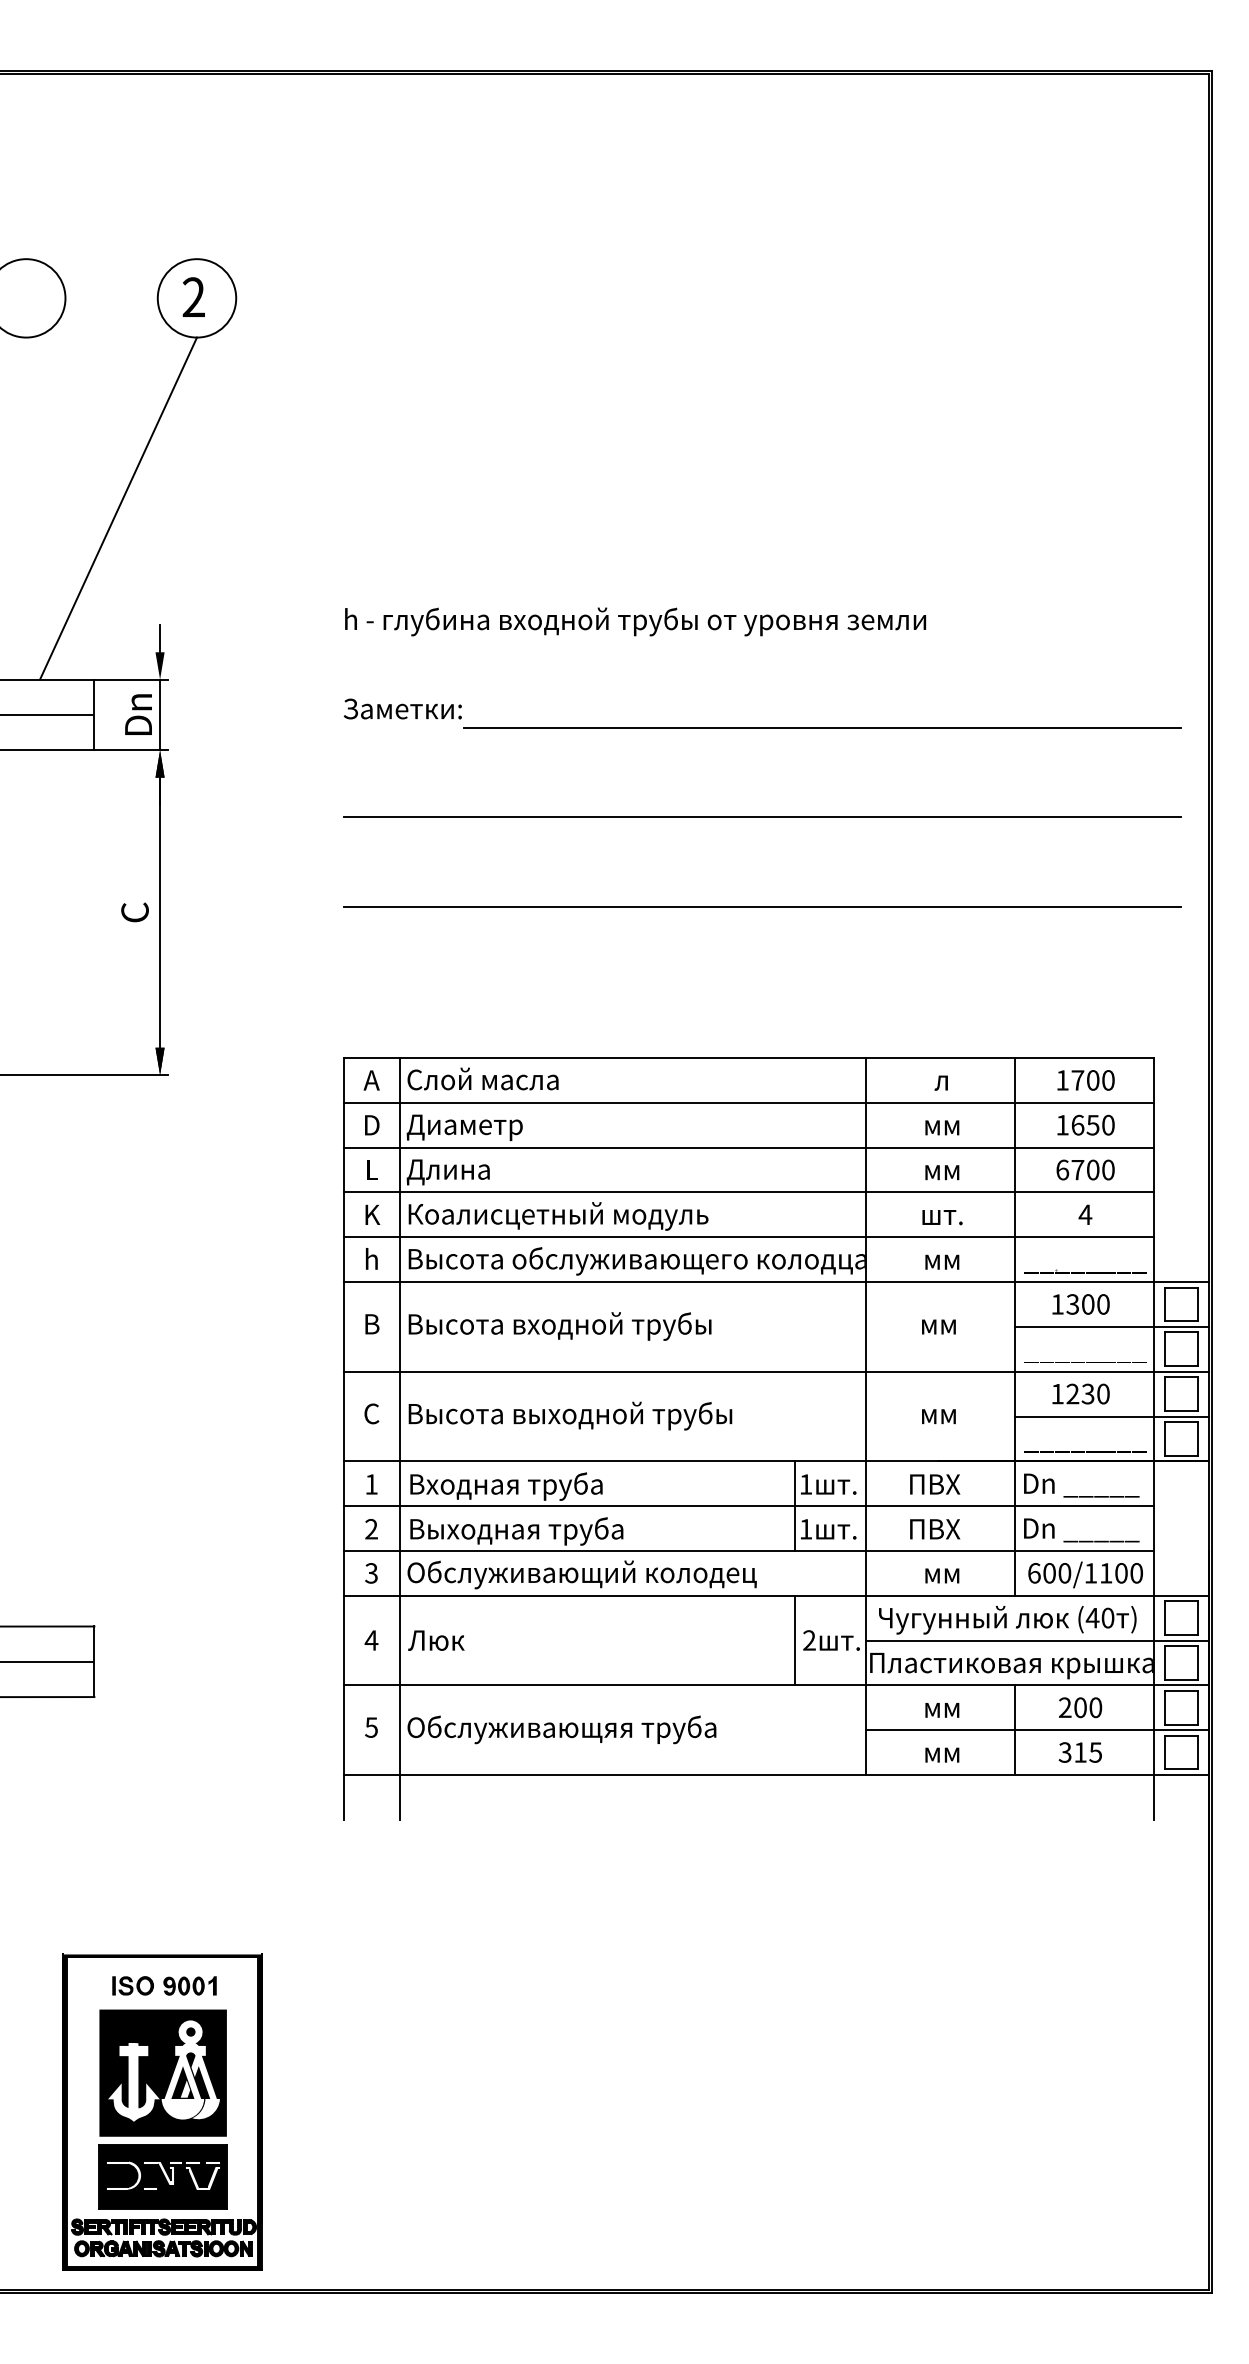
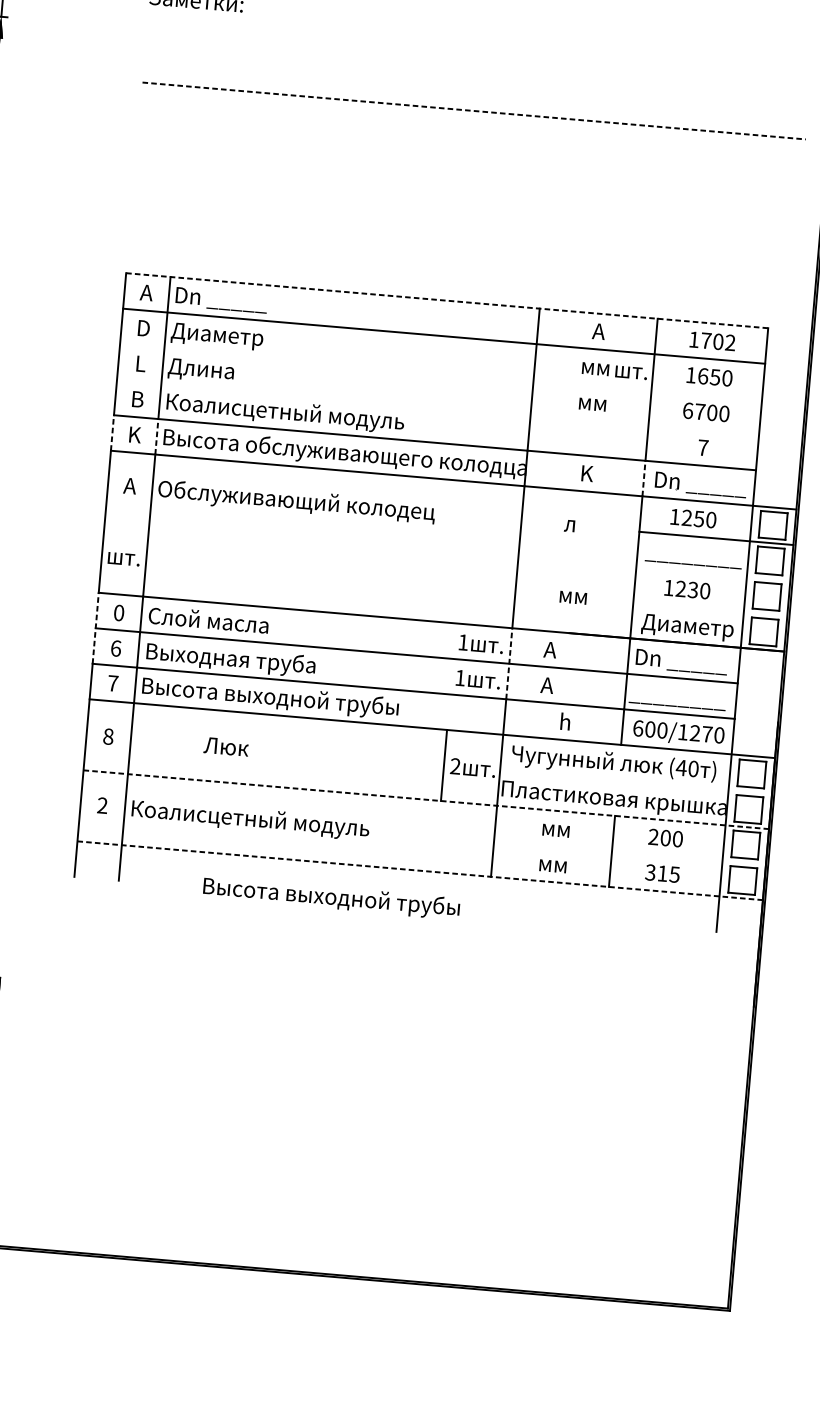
line: (822, 728) -> (527, 44), removed
line: (762, 817) -> (474, 111), solid -> dashed
line: (761, 906) -> (467, 181), removed
line: (749, 1058) -> (447, 301), solid -> dashed
text: (482, 1080) -> (234, 300), Слой масла -> Dn _____
text: (942, 1080) -> (598, 331), л -> A
text: (1108, 1080) -> (730, 342), 1700 -> 1702
line: (748, 1147) -> (440, 371), removed
line: (748, 1192) -> (437, 407), removed
text: (372, 1214) -> (138, 399), K -> B
text: (1085, 1214) -> (703, 447), 4 -> 7
text: (942, 1217) -> (631, 372), moved
text: (372, 1258) -> (135, 434), h -> K
line: (343, 1259) -> (112, 432), solid -> dashed
line: (399, 1259) -> (156, 436), solid -> dashed
text: (942, 1259) -> (586, 473), мм -> K
line: (1014, 1259) -> (643, 478), solid -> dashed
text: (1085, 1261) -> (700, 484), ________ -> Dn _____
text: (1080, 1304) -> (693, 518), 1300 -> 1250
text: (371, 1324) -> (129, 486), B -> A
text: (581, 1326) -> (296, 502), Высота входной трубы -> Обслуживающий колодец
text: (937, 1326) -> (578, 526), мм -> л
line: (775, 1371) -> (446, 550), removed
text: (371, 1413) -> (123, 556), C -> шт.
text: (570, 1415) -> (331, 897), moved
line: (1111, 1416) -> (710, 609), removed
text: (1085, 1441) -> (687, 627), ________ -> Диаметр
text: (371, 1484) -> (119, 613), 1 -> 0
text: (933, 1484) -> (564, 651), ПВХ -> A
text: (505, 1486) -> (225, 623), Входная труба -> Слой масла
line: (794, 1505) -> (452, 658), removed
line: (343, 1506) -> (95, 628), solid -> dashed
line: (865, 1506) -> (509, 664), solid -> dashed
text: (371, 1529) -> (115, 648), 2 -> 6
text: (933, 1529) -> (561, 686), ПВХ -> A
text: (1080, 1530) -> (677, 697), Dn _____ -> ________
text: (942, 1572) -> (565, 721), мм -> h
text: (371, 1573) -> (112, 683), 3 -> 7
text: (1113, 1573) -> (701, 733), 600/1100 -> 600/1270
text: (581, 1574) -> (279, 698), Обслуживающий колодец -> Высота выходной трубы
text: (371, 1640) -> (108, 736), 4 -> 8
text: (436, 1640) -> (226, 746), moved
line: (1036, 1640) -> (635, 781), removed
line: (776, 1685) -> (426, 799), solid -> dashed
text: (371, 1727) -> (102, 805), 5 -> 2
text: (561, 1729) -> (252, 820), Обслуживающяя труба -> Коалисцетный модуль
line: (1036, 1730) -> (629, 853), removed
line: (776, 1774) -> (420, 870), solid -> dashed

